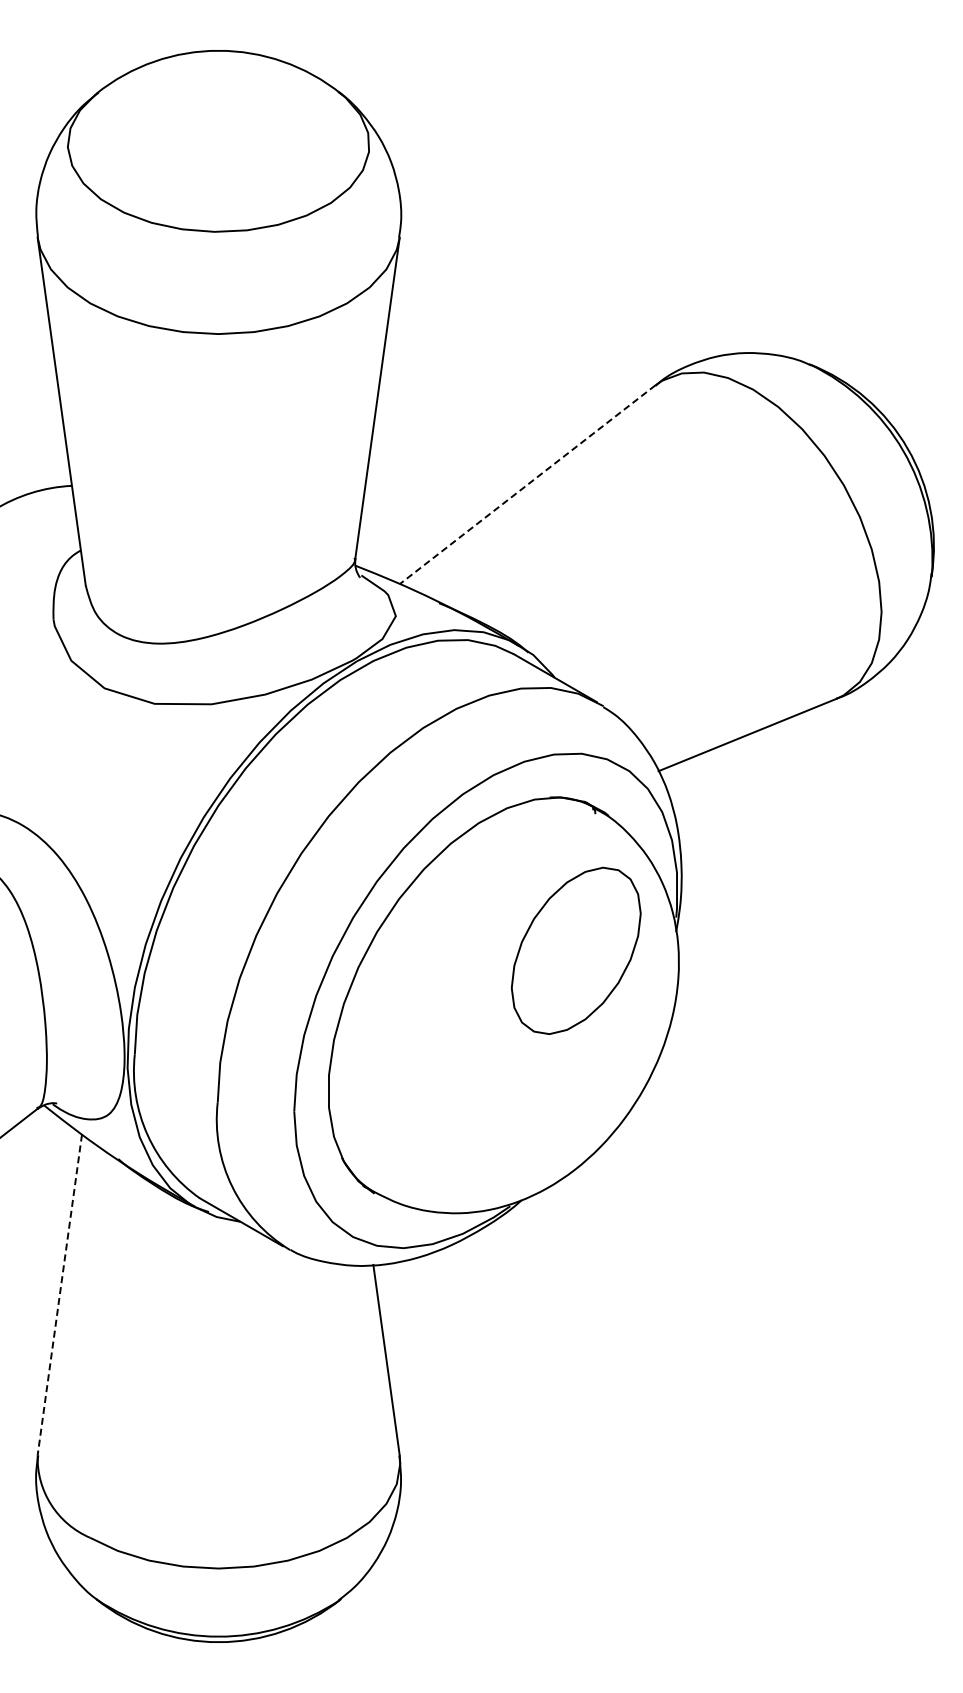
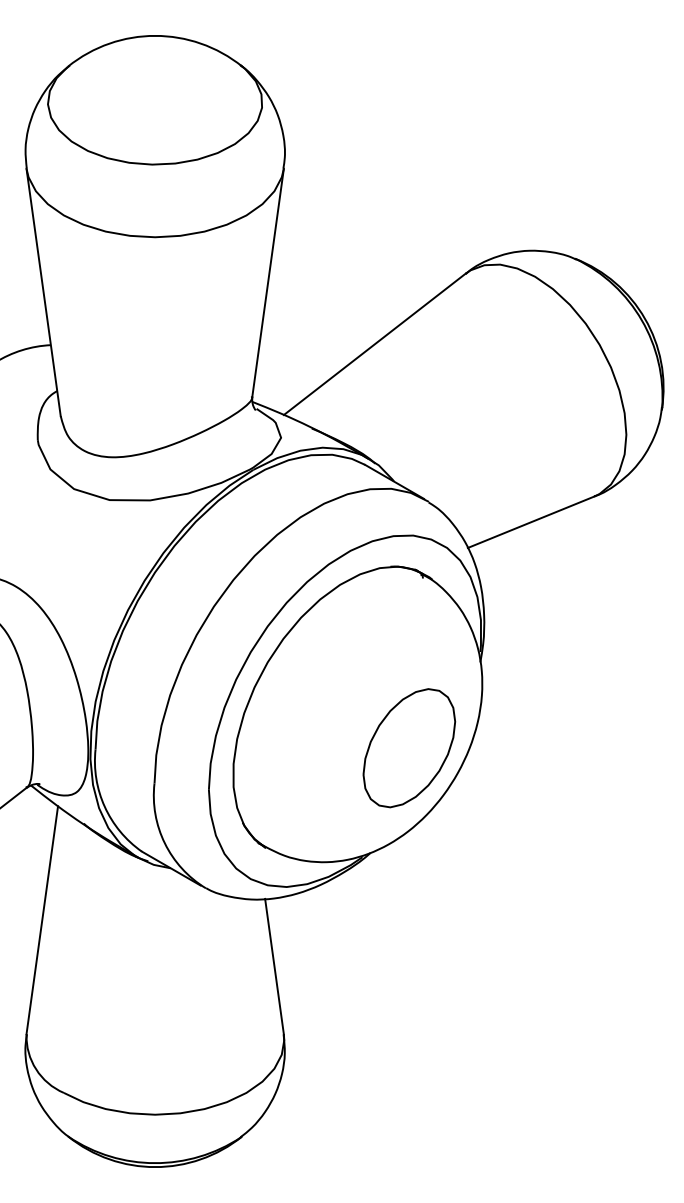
line: (527, 484) -> (374, 344), dashed -> solid
part: (575, 950) -> (408, 747), moved
line: (59, 1294) -> (42, 919), dashed -> solid

